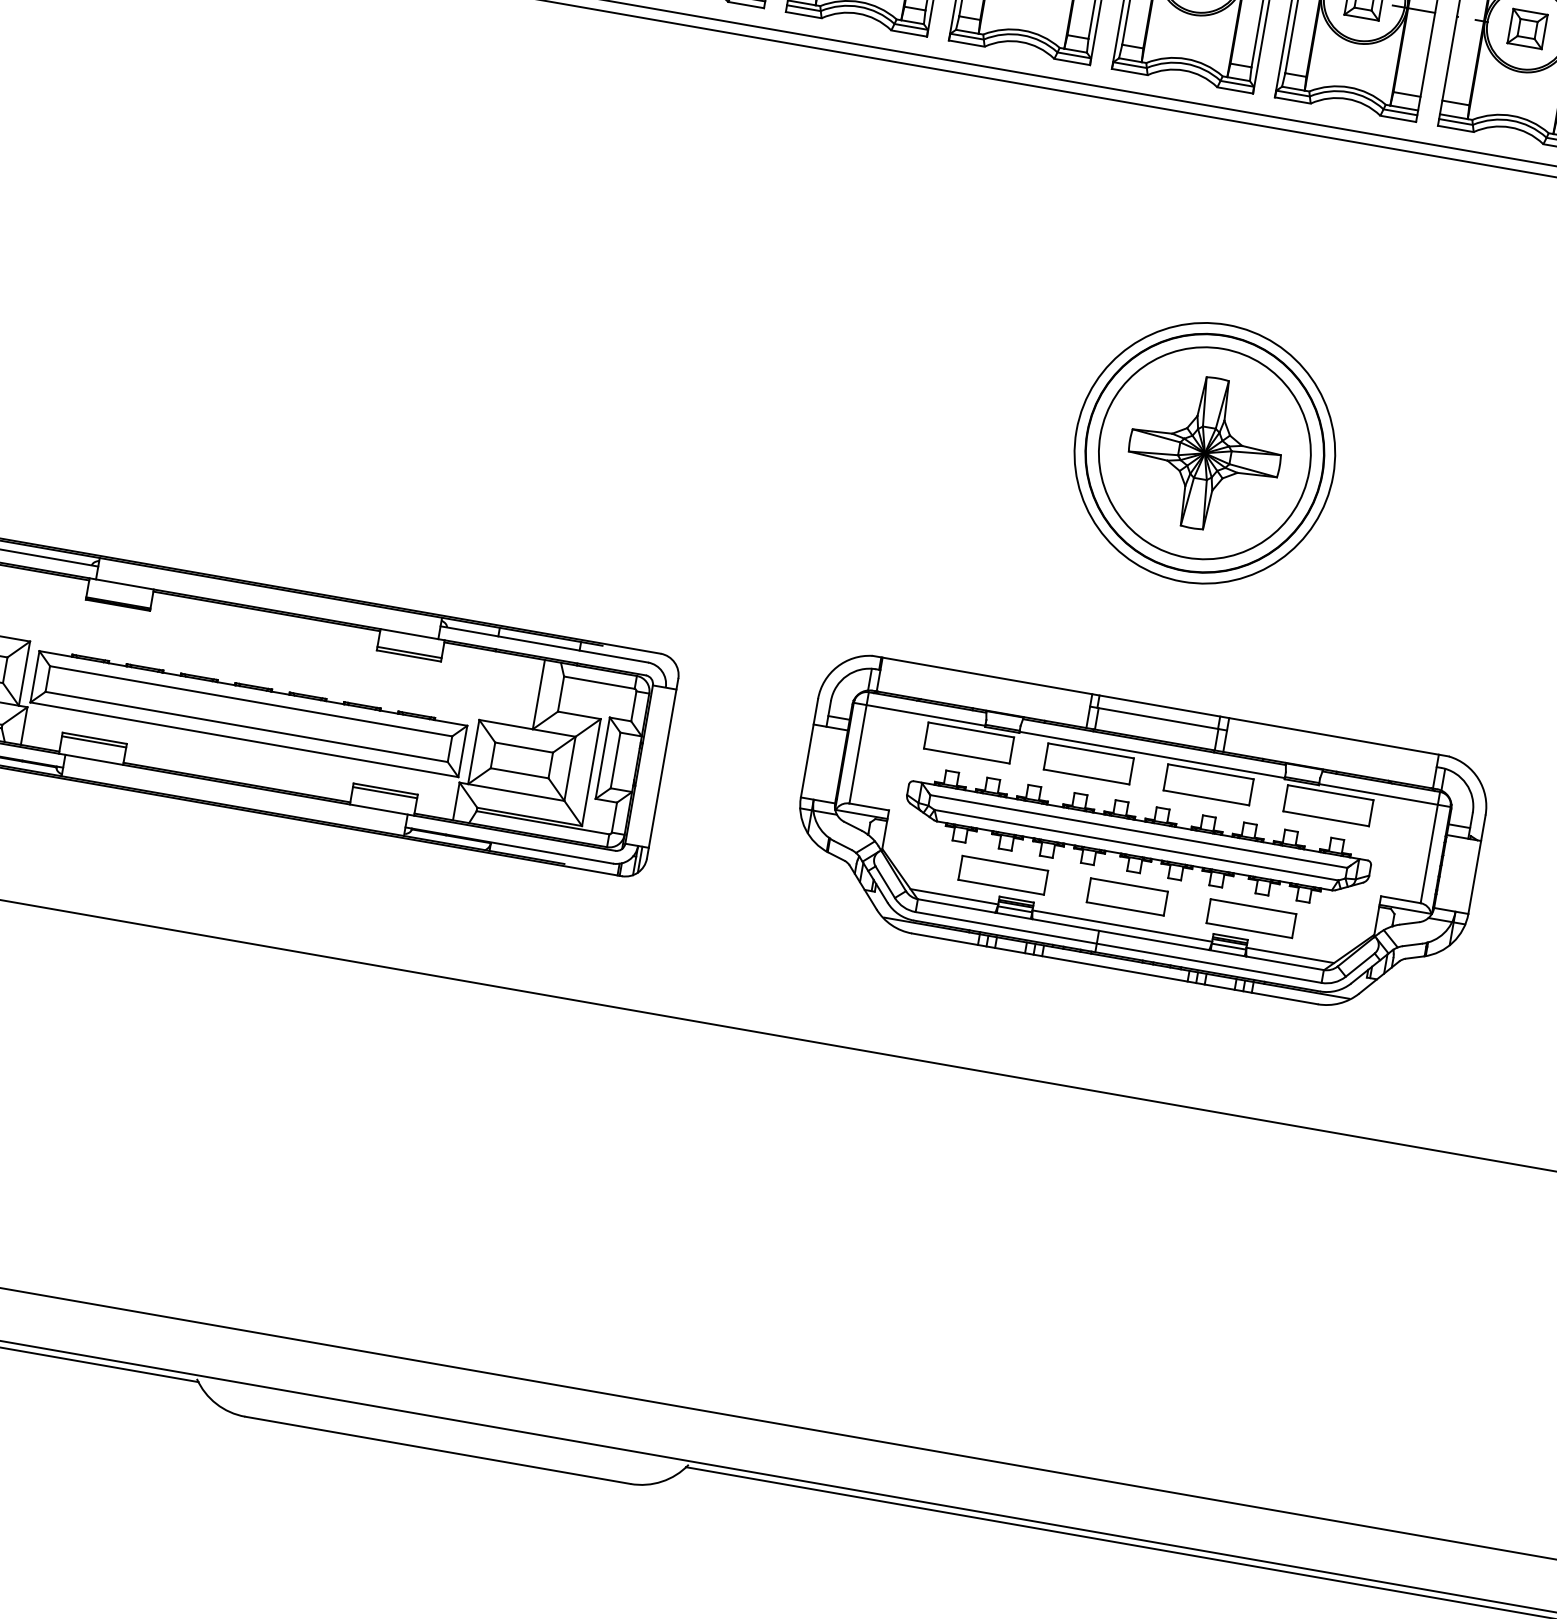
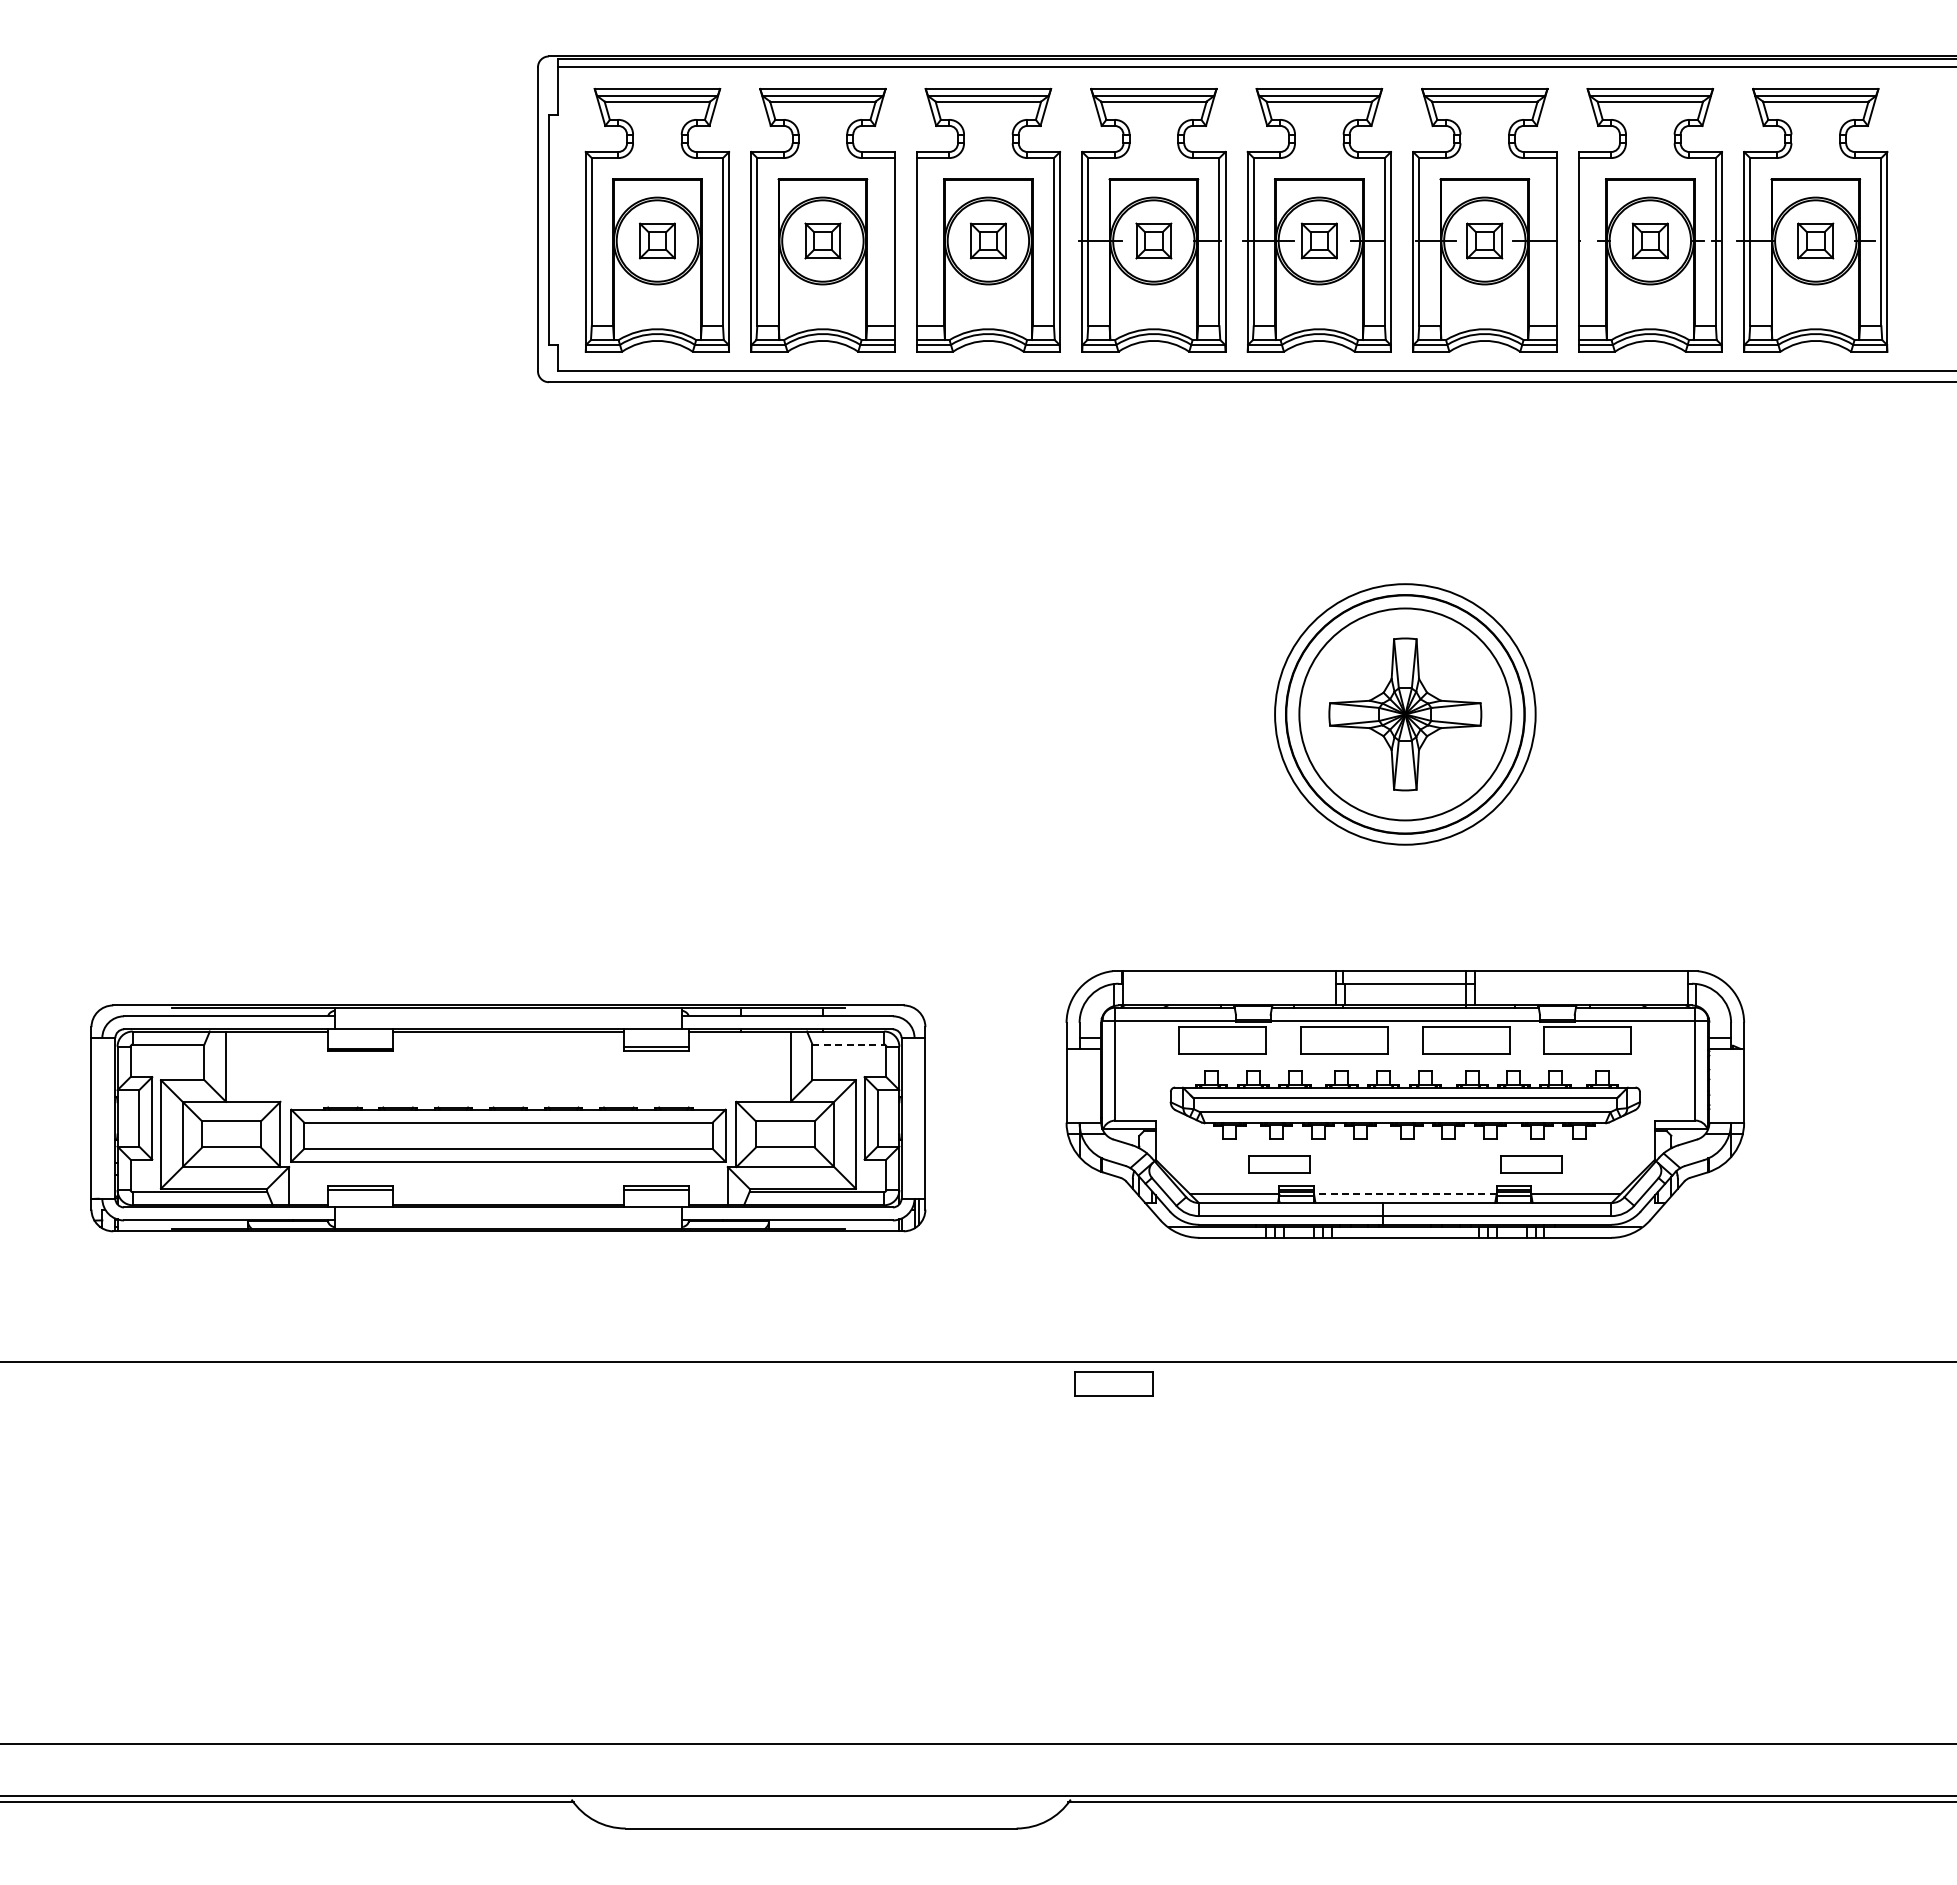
line: (599, 682) -> (848, 1044), solid -> dashed
part: (1003, 874) -> (1279, 1164), size x0.7
part: (1126, 896) -> (1113, 1383), moved
part: (1251, 918) -> (1531, 1164), size x0.7
line: (1121, 926) -> (1404, 1194), solid -> dashed

